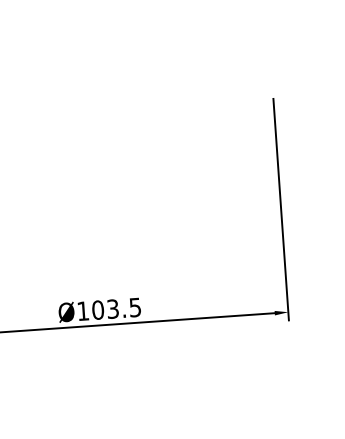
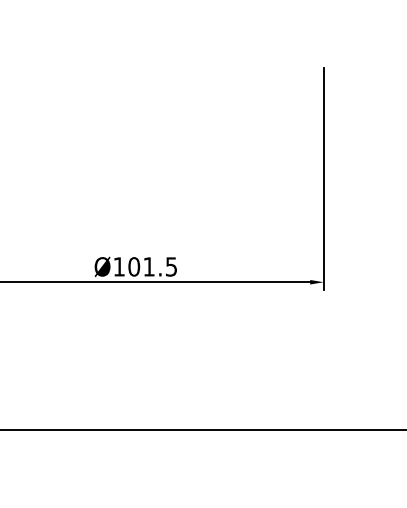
text: (112, 308) -> (148, 266), Ø103.5 -> Ø101.5

